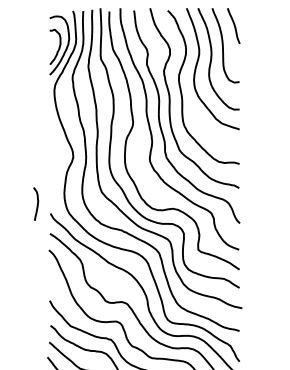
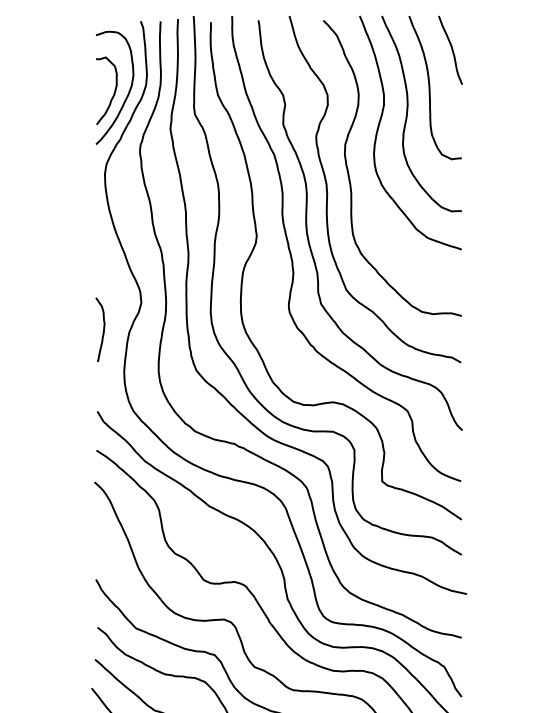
curve: (37, 203) -> (103, 328), moved

